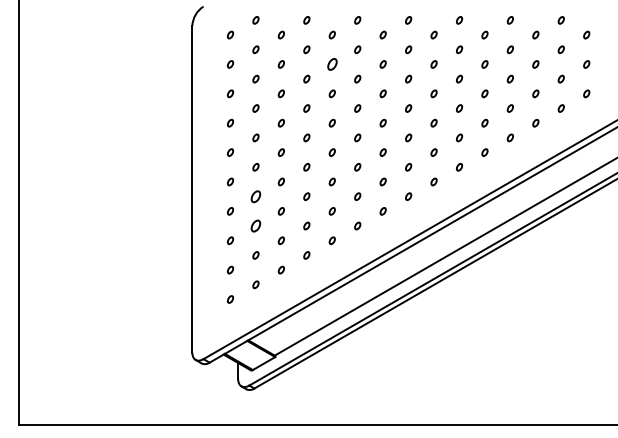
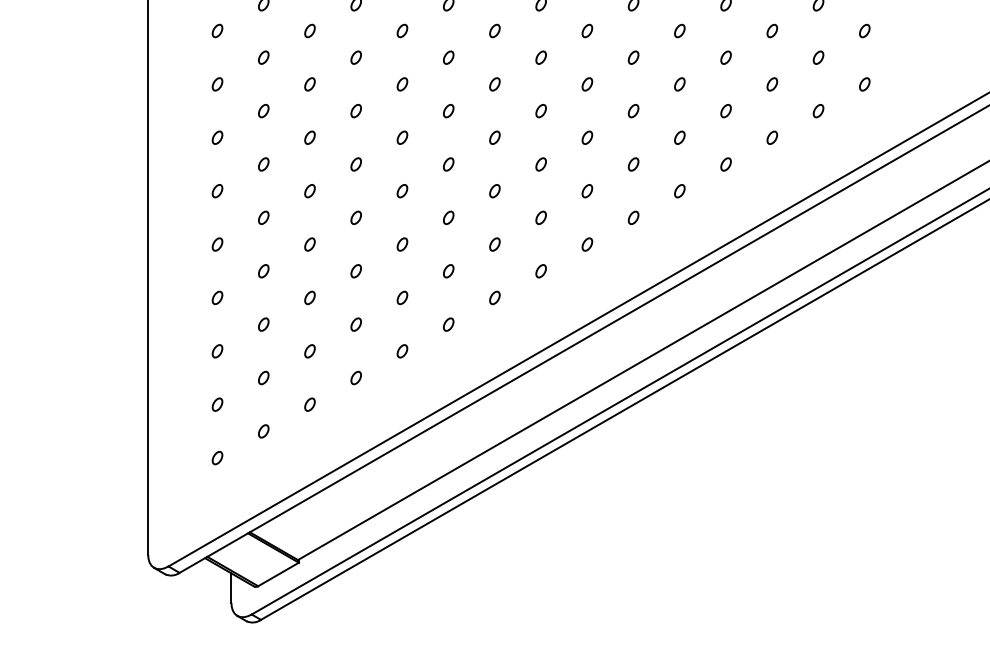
part: (331, 64) -> (401, 31), size x0.62
part: (255, 196) -> (262, 270), size x0.62
part: (255, 225) -> (262, 323), size x0.62

